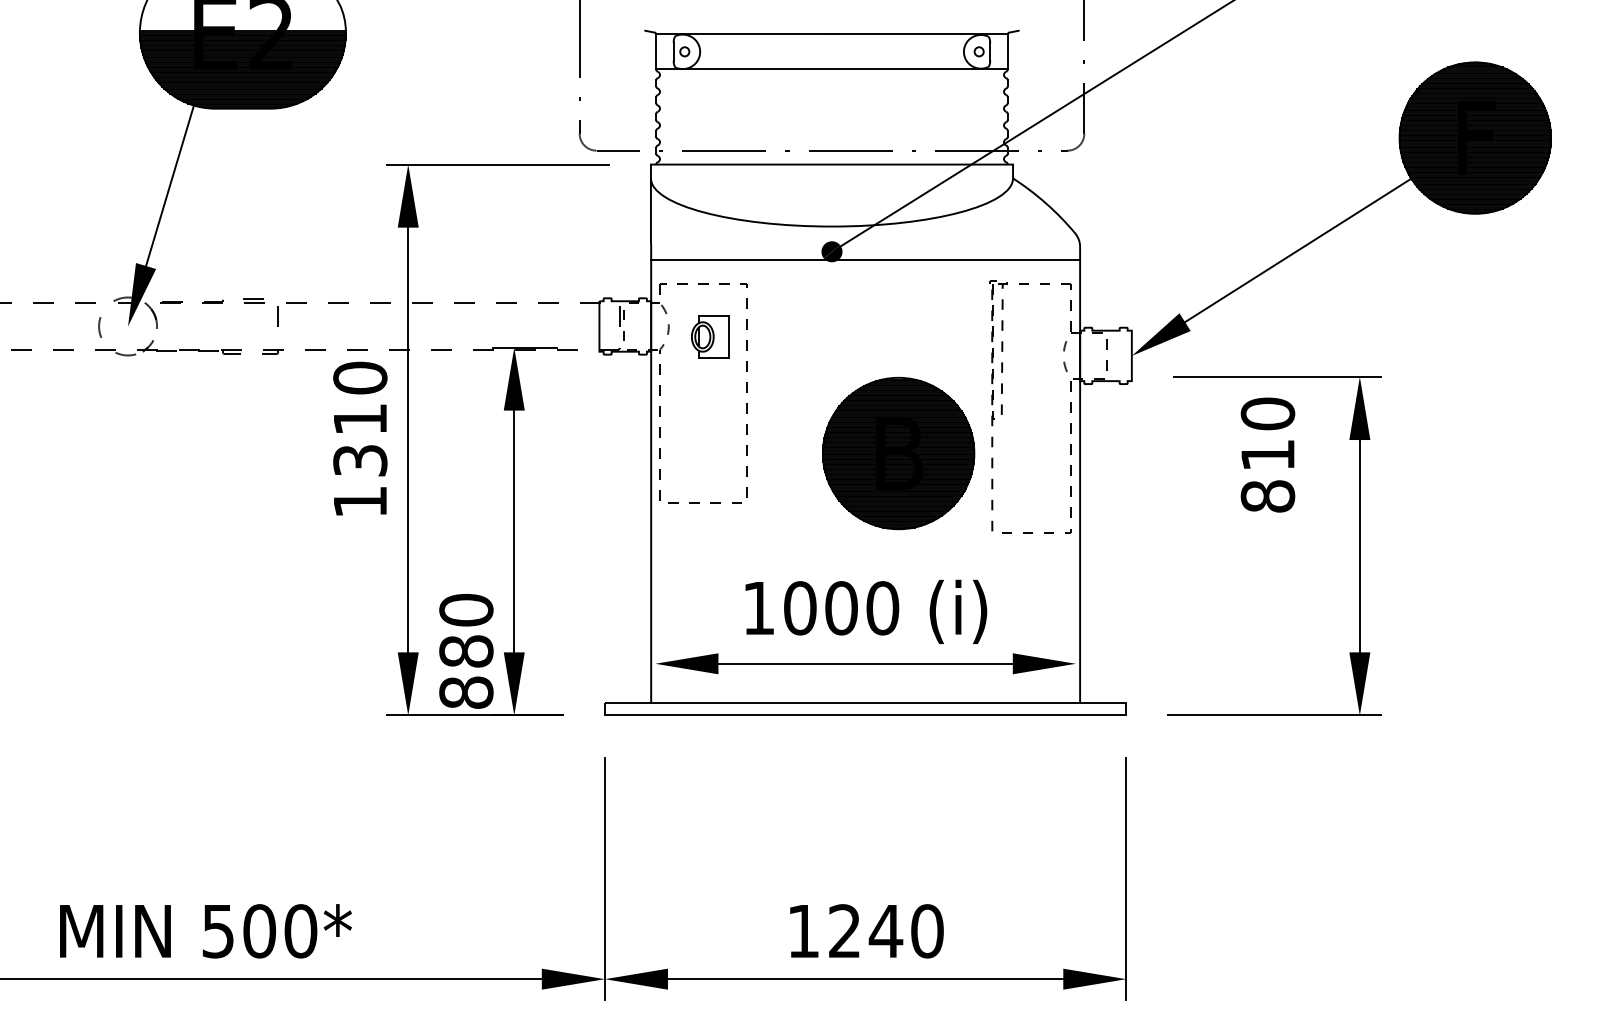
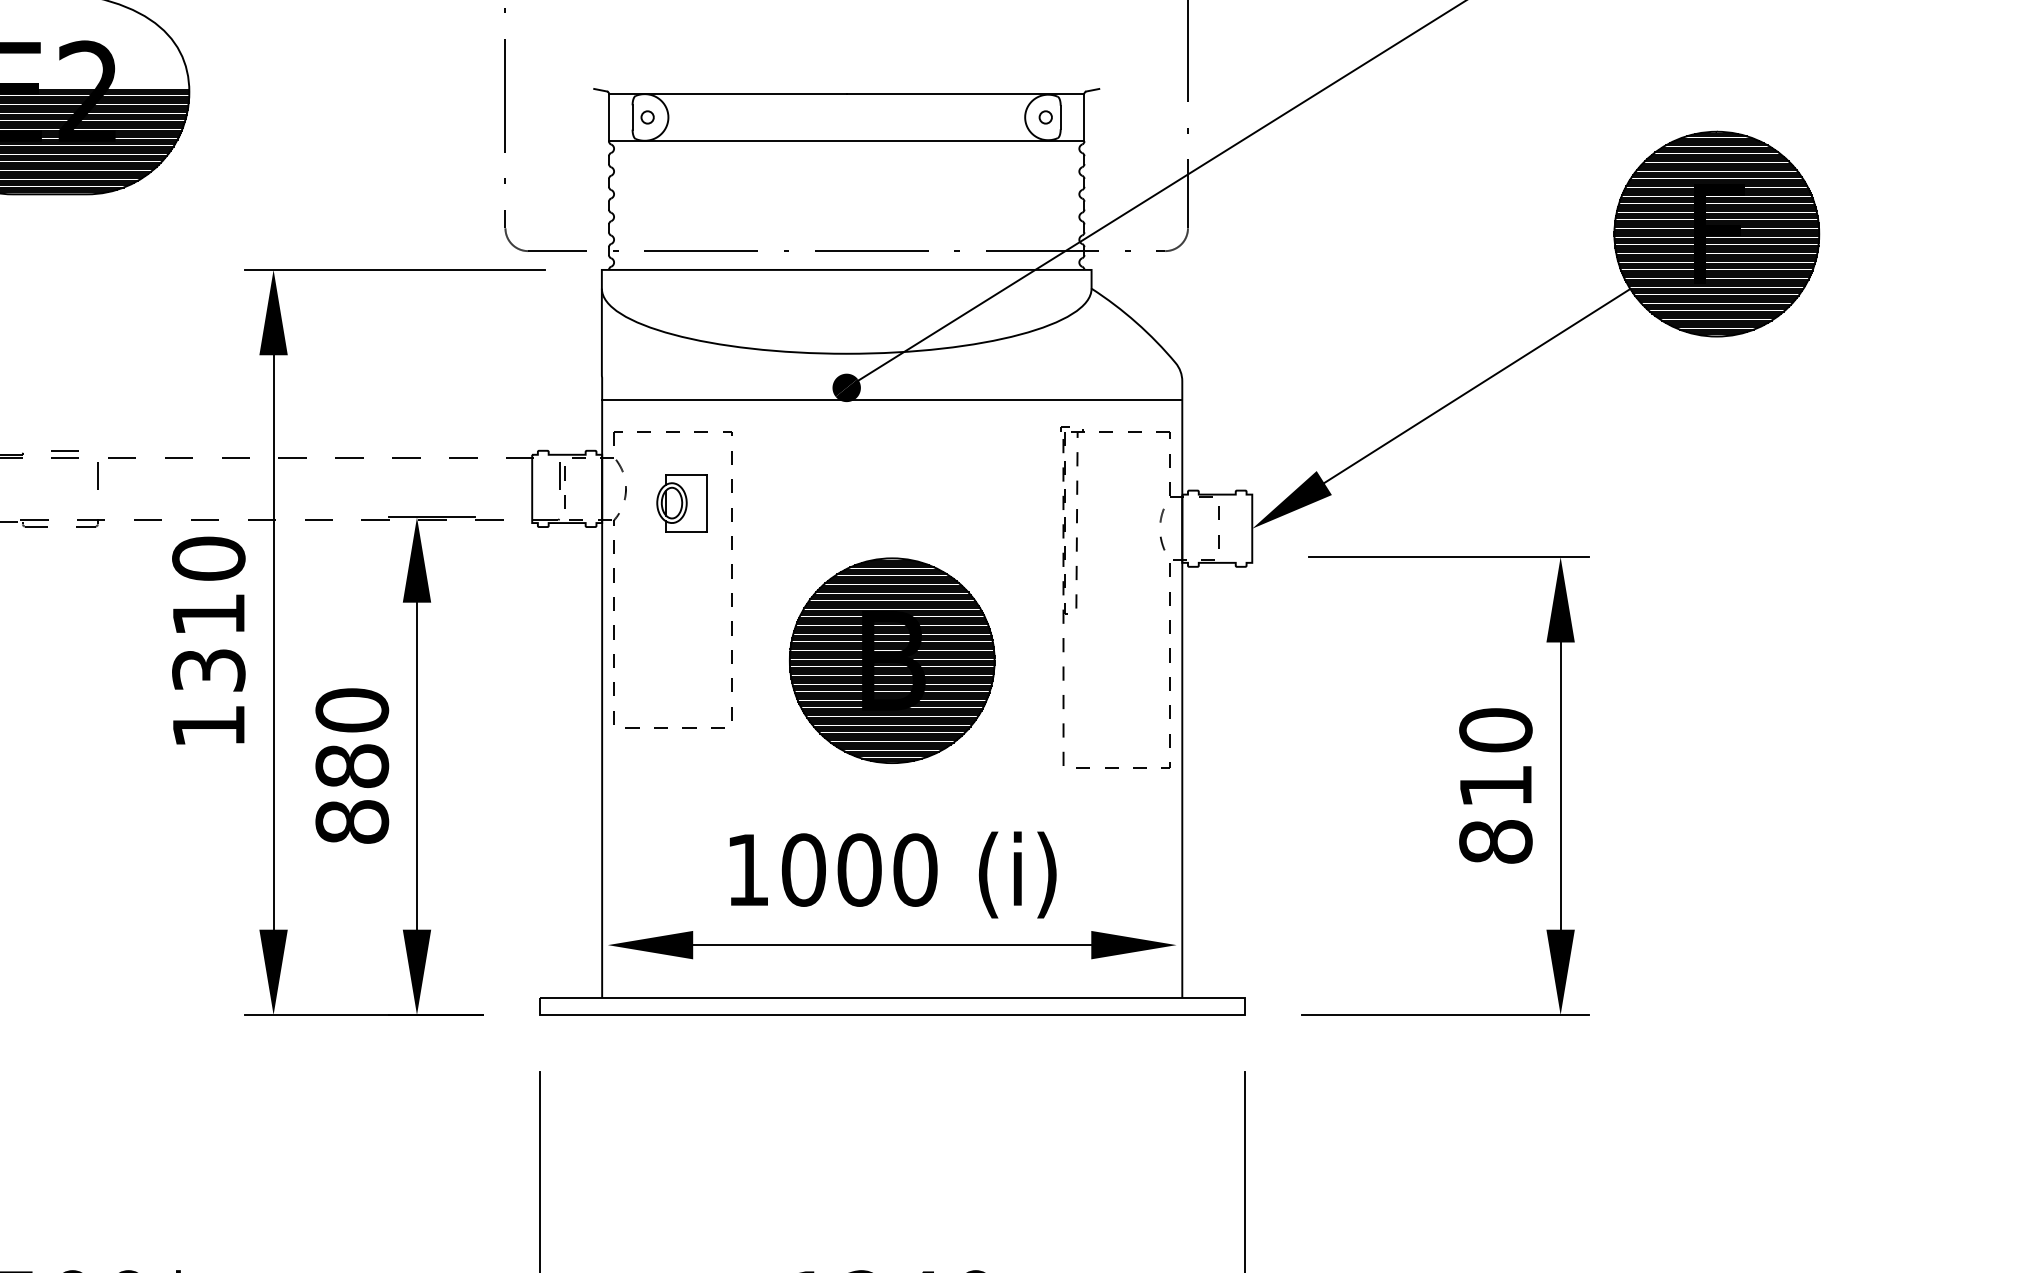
part: (898, 453) -> (892, 660), moved
text: (1267, 454) -> (1495, 785), moved
text: (466, 651) -> (352, 766), moved

